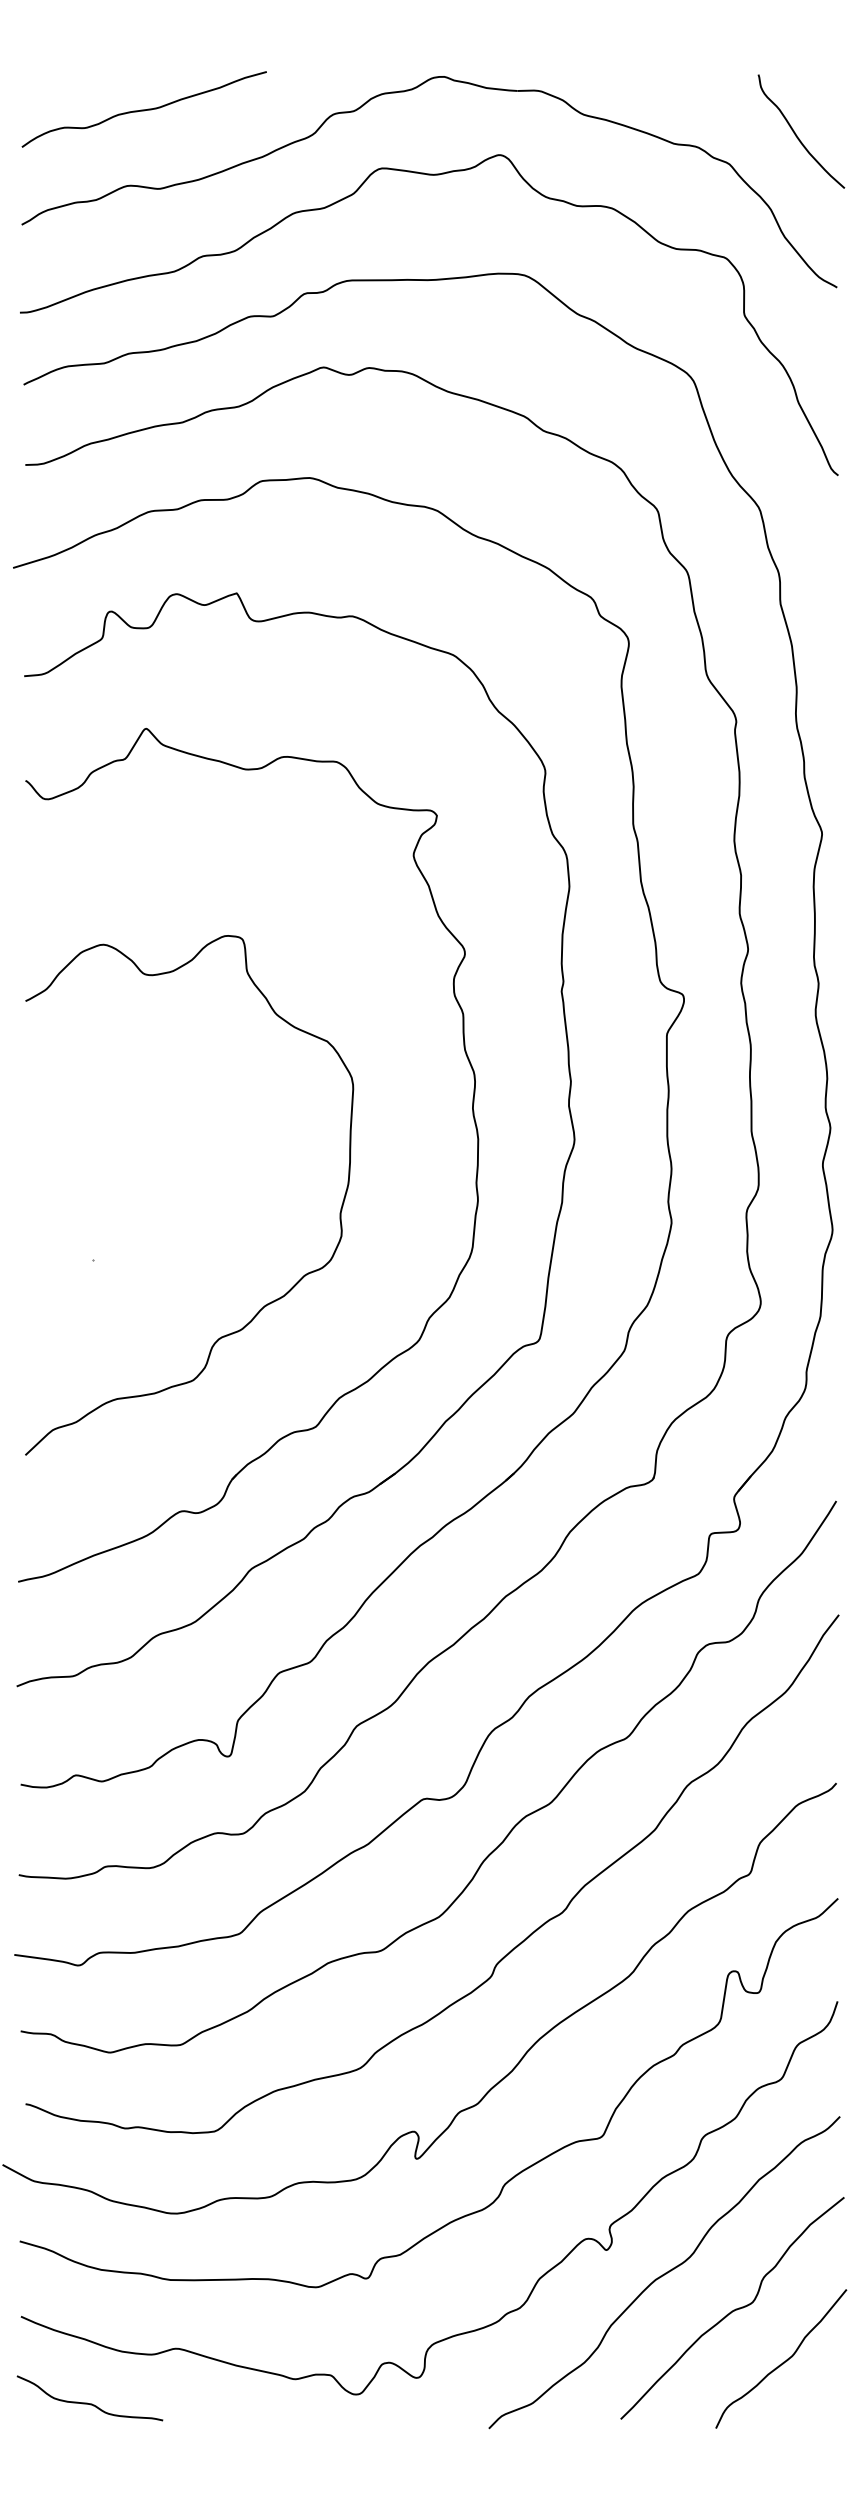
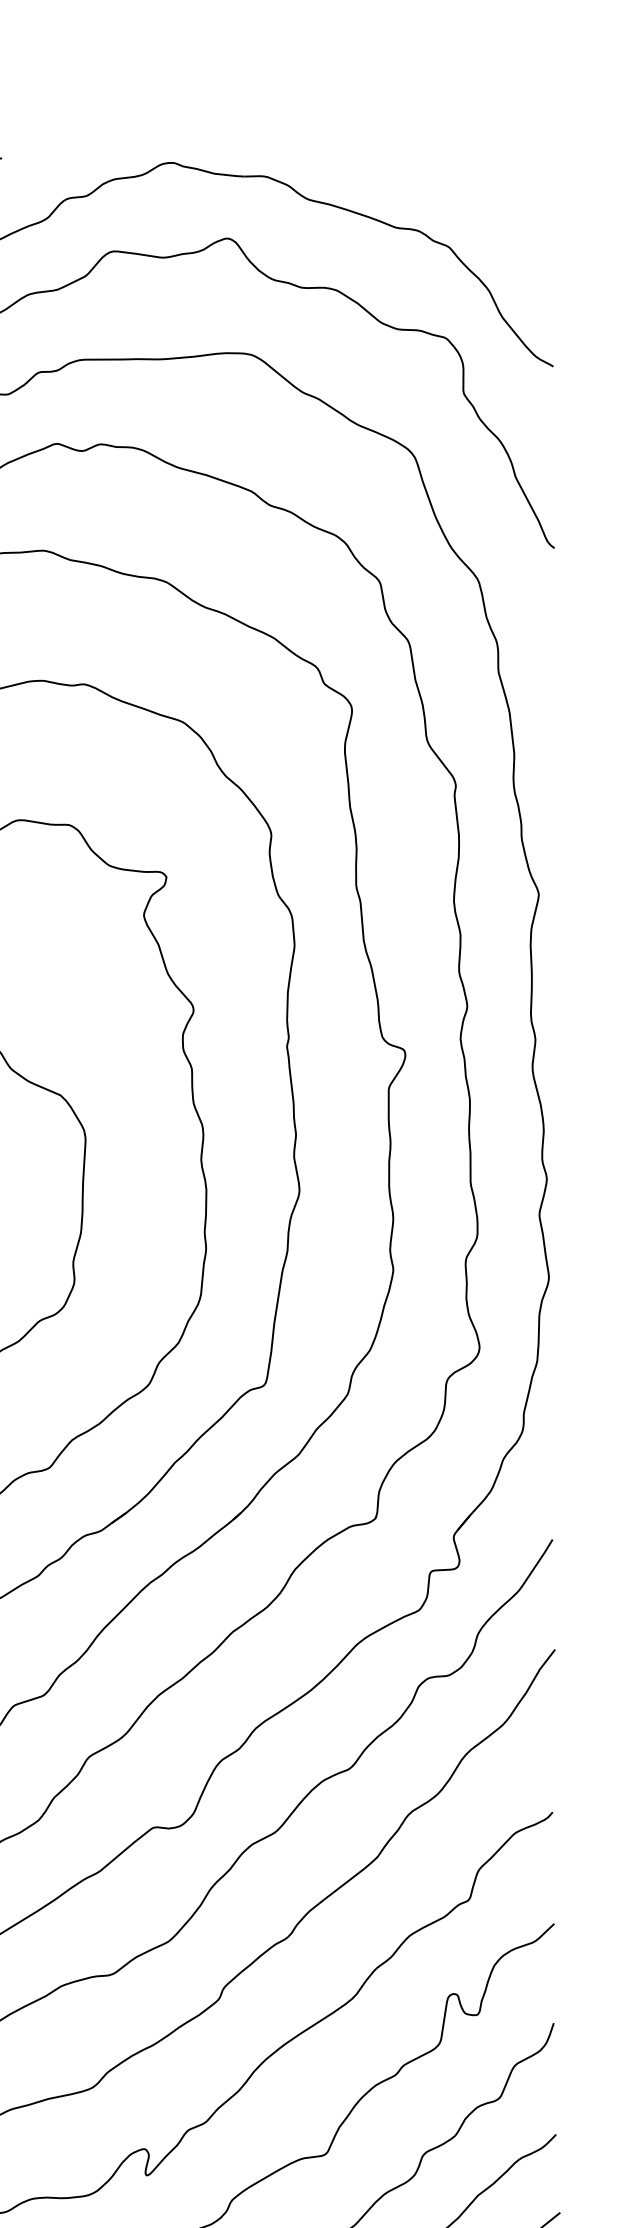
curve: (797, 135) -> (515, 219), removed

